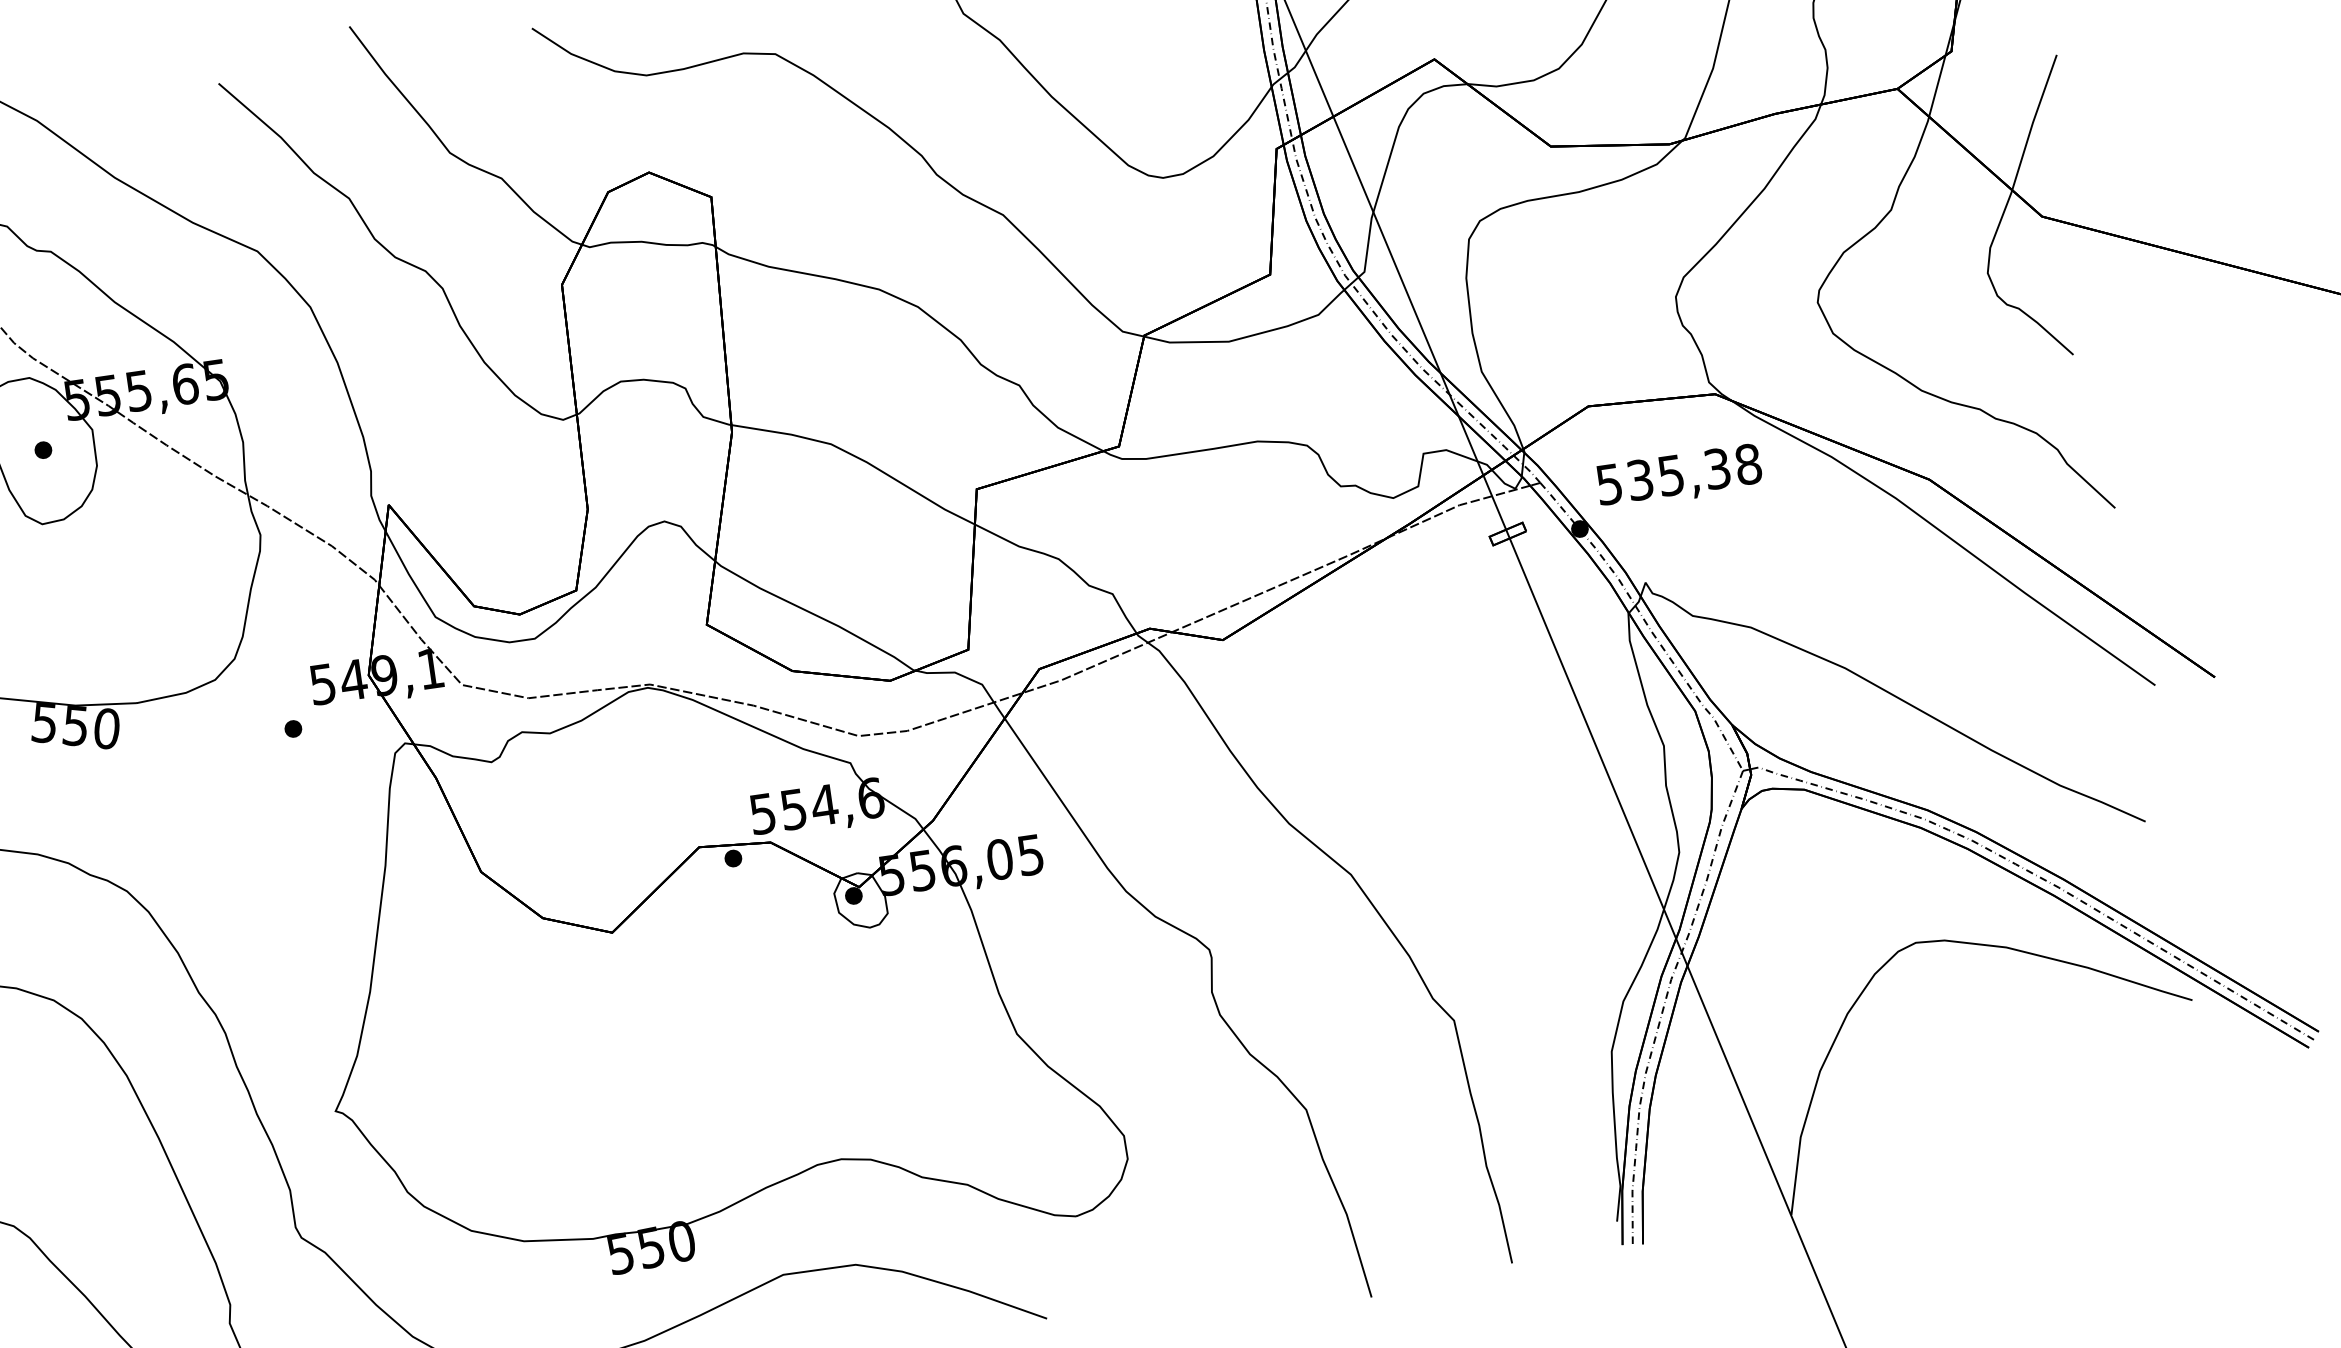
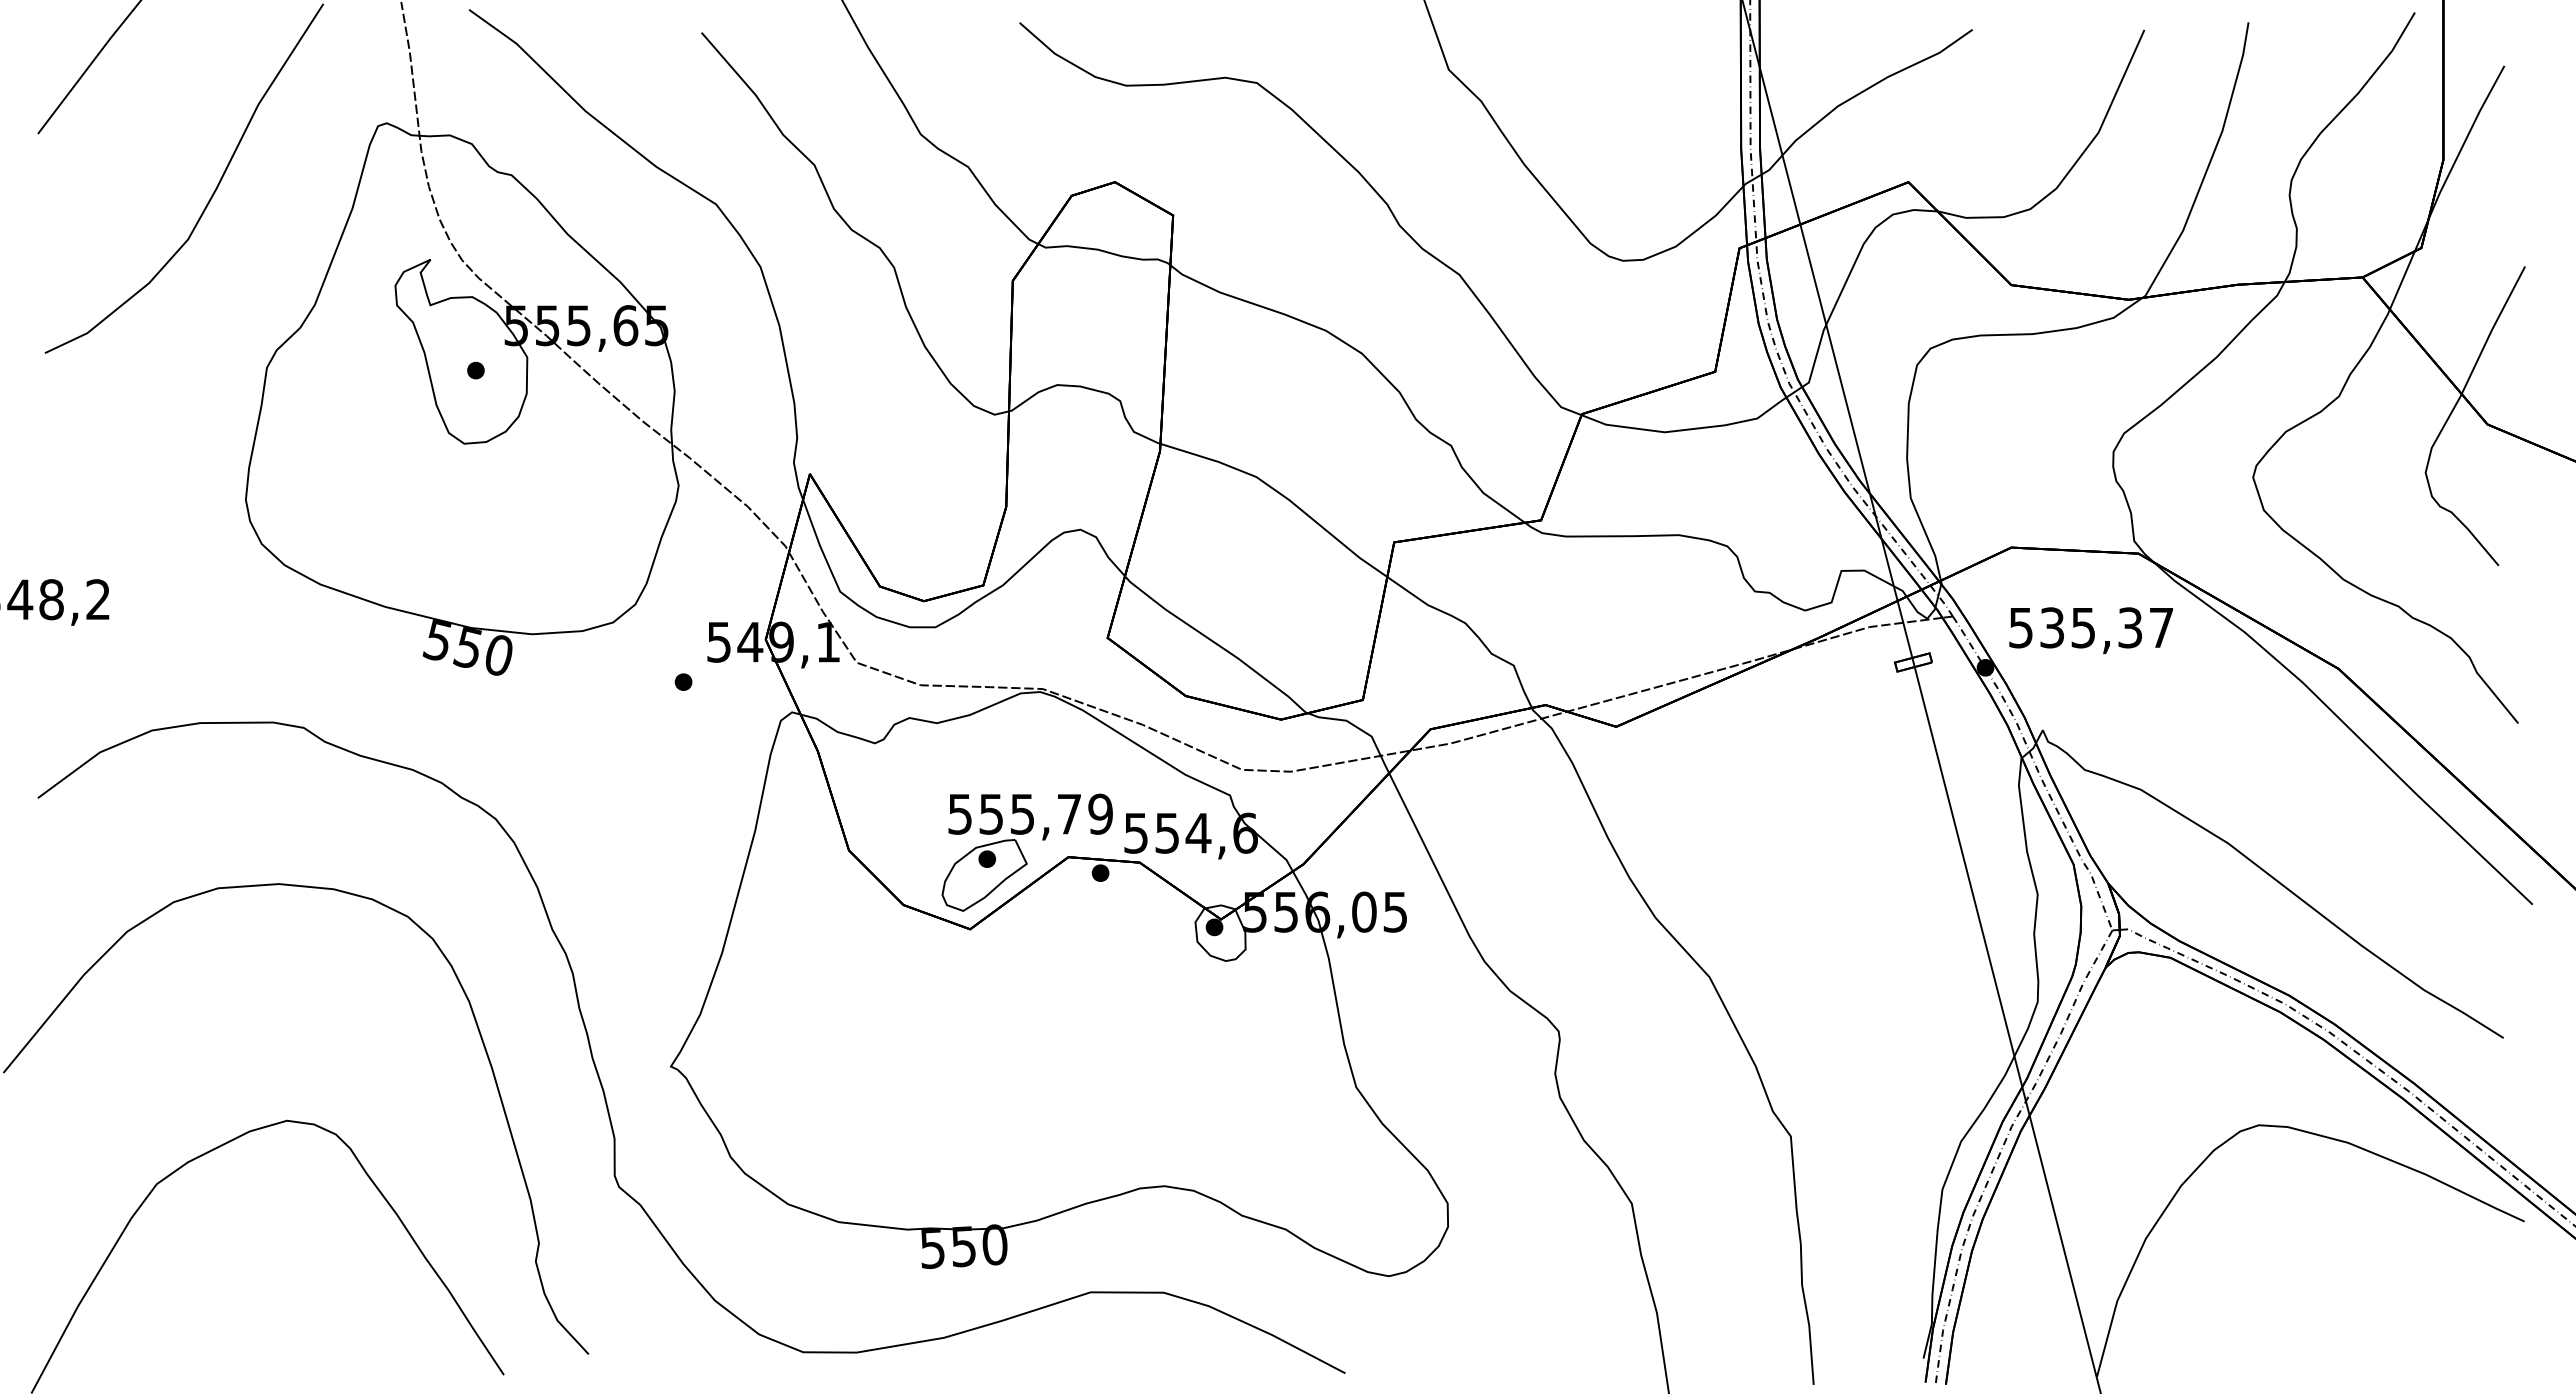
text: (1748, 464) -> (2161, 627), 535,38 -> 535,37
part: (657, 848) -> (1026, 852), added

